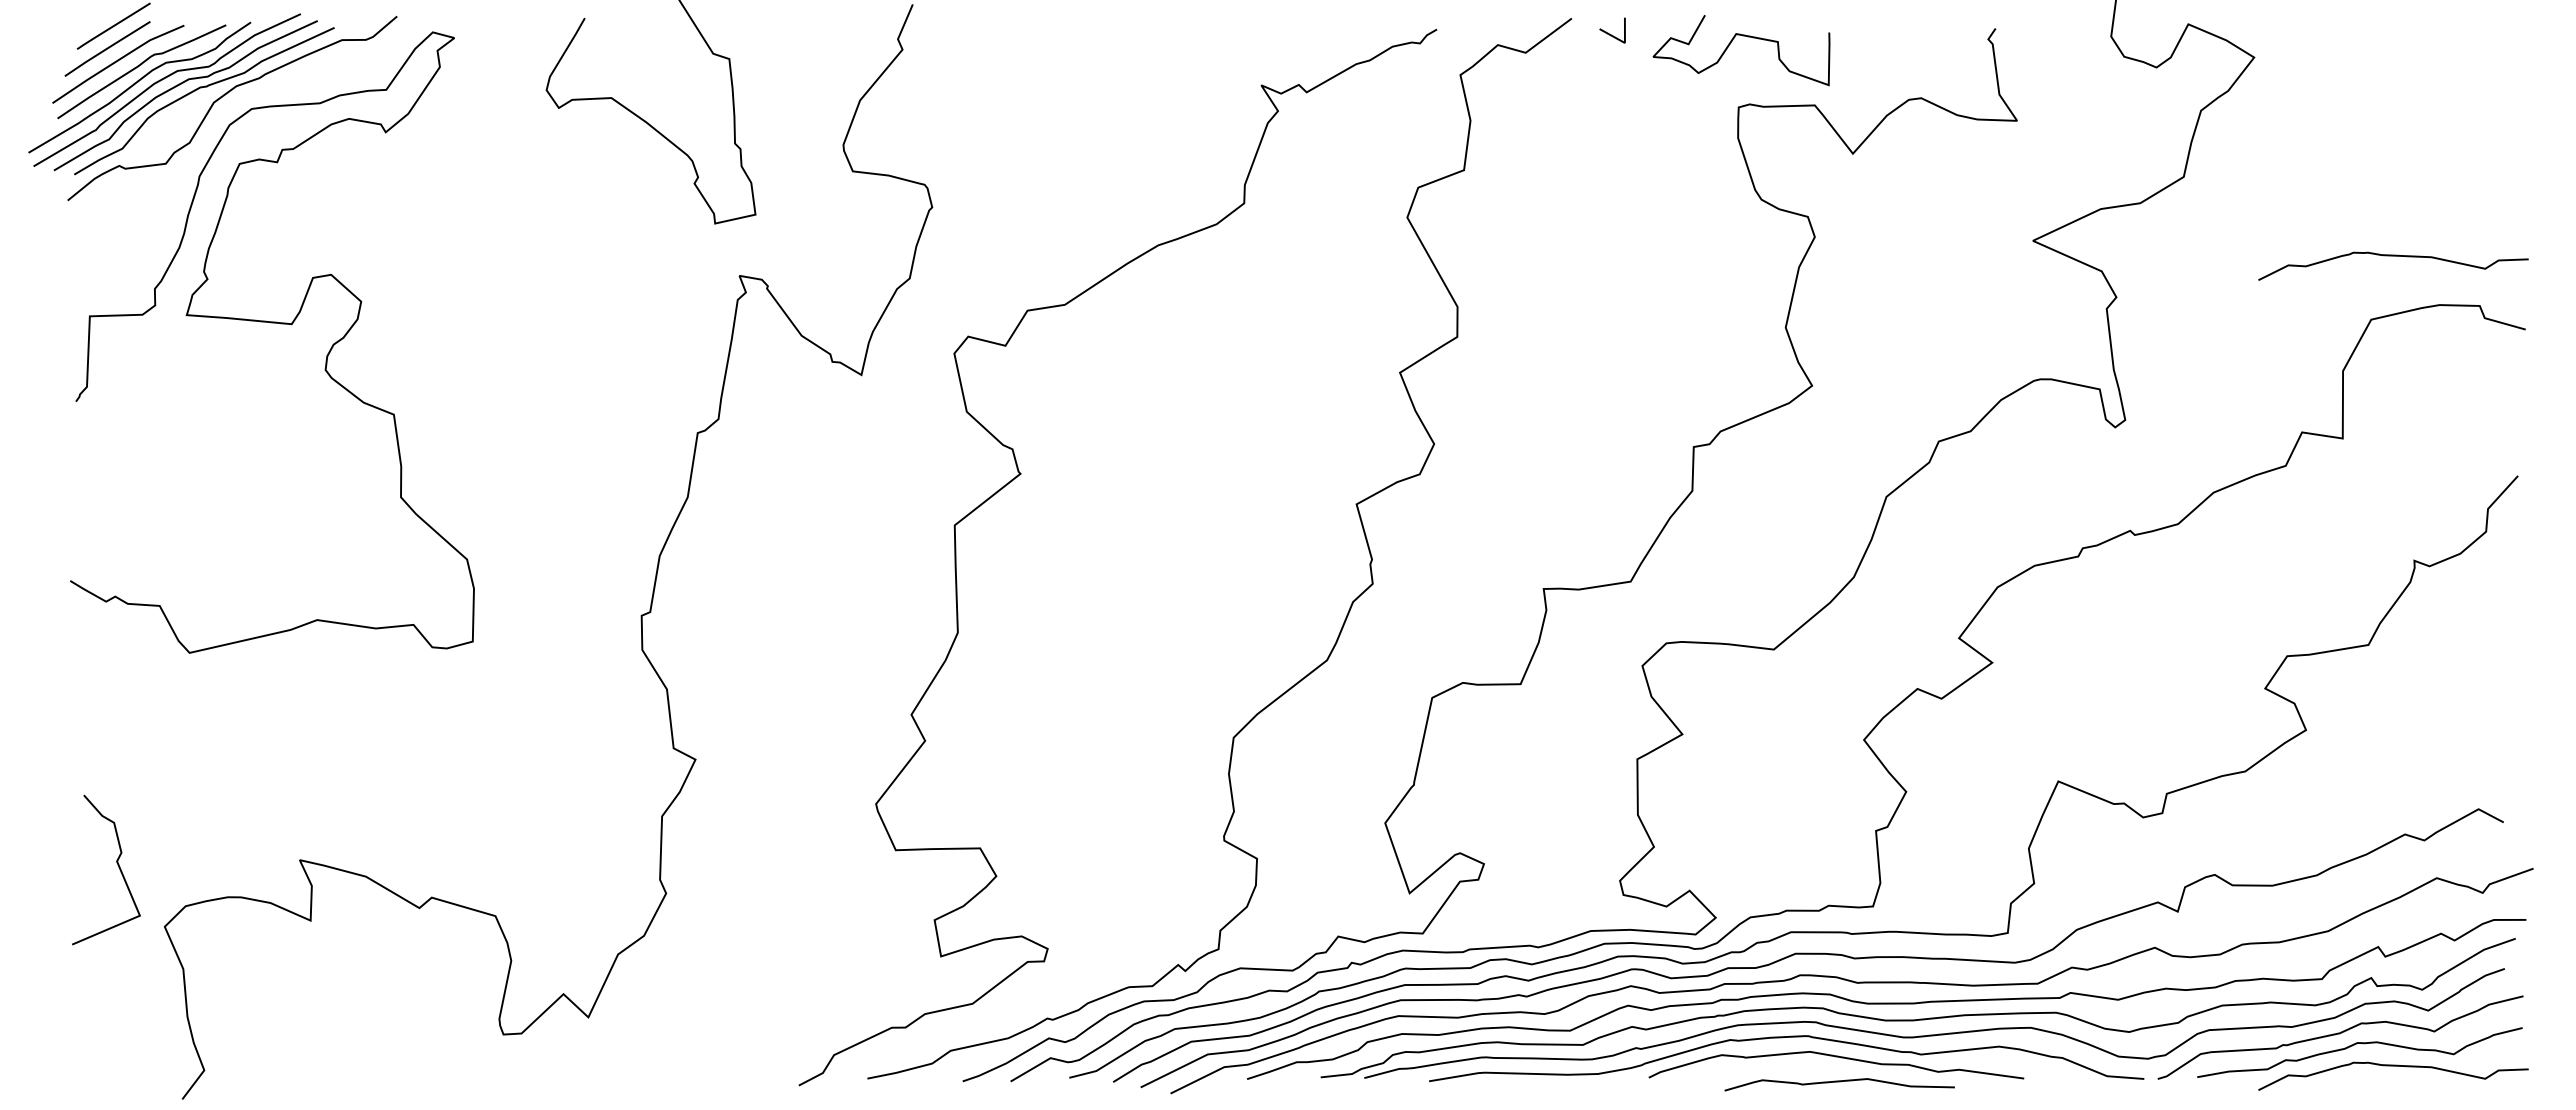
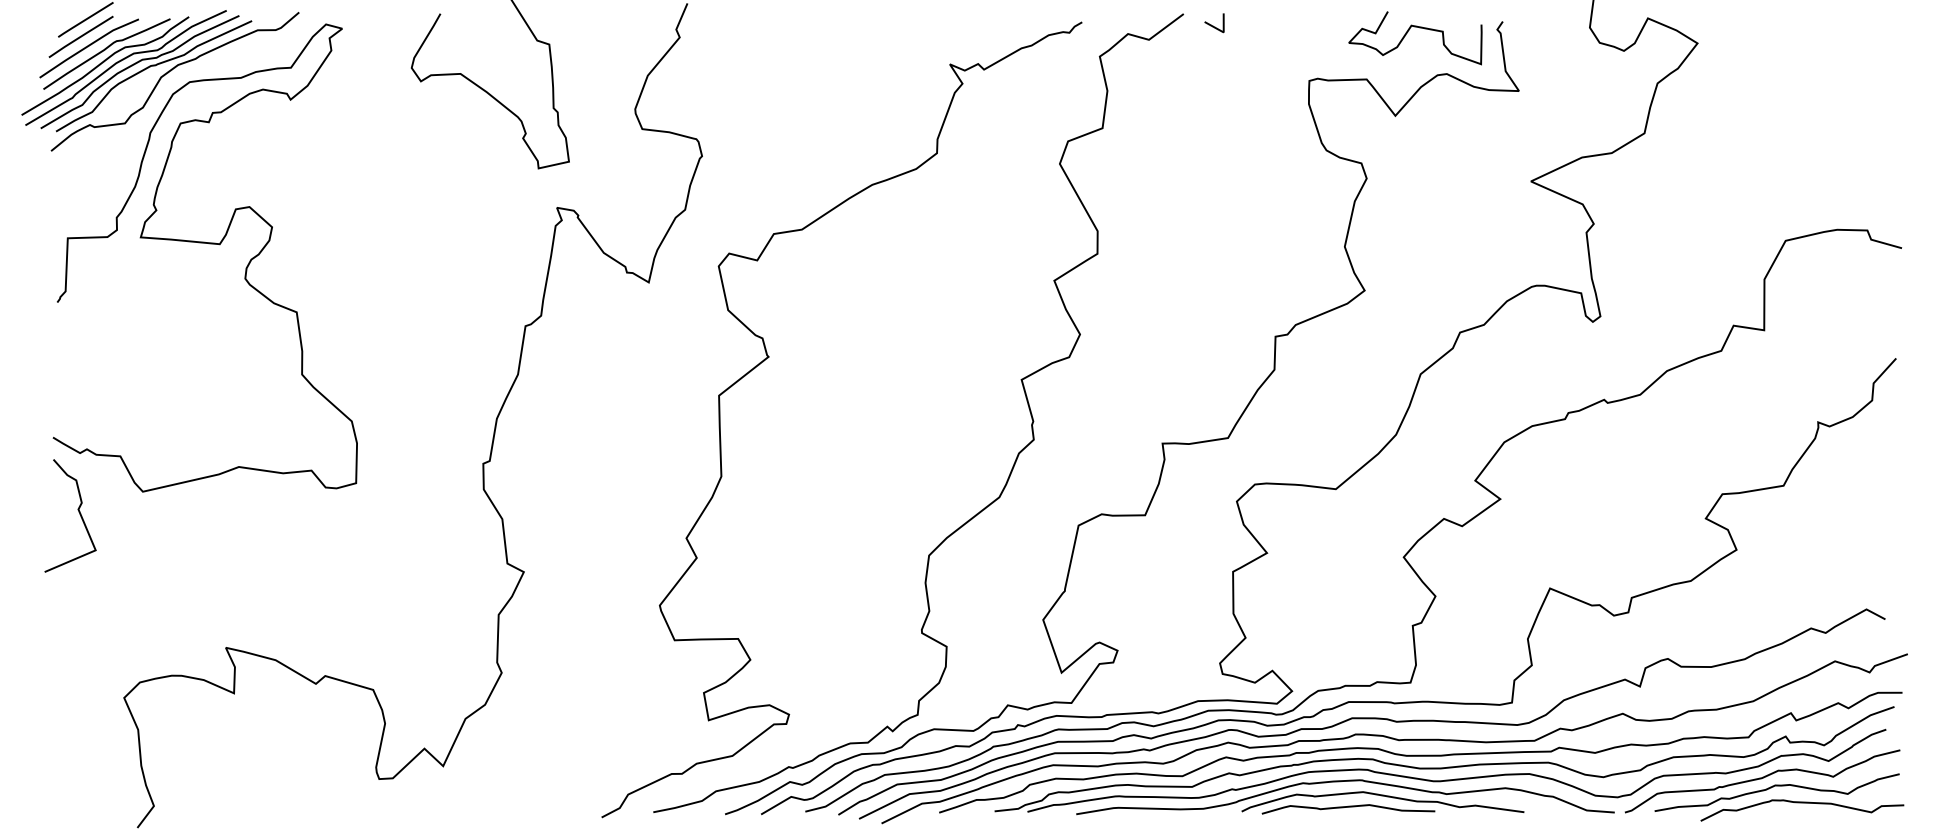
curve: (1731, 43) -> (1407, 32), moved
curve: (2393, 256) -> (1802, 193), removed
curve: (116, 863) -> (78, 510), moved
curve: (1839, 1082) -> (1348, 807), moved

